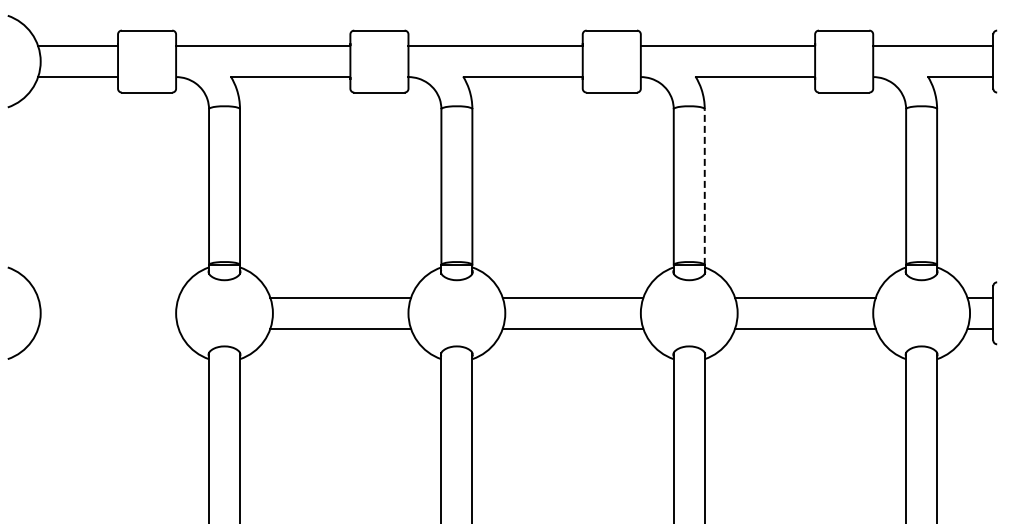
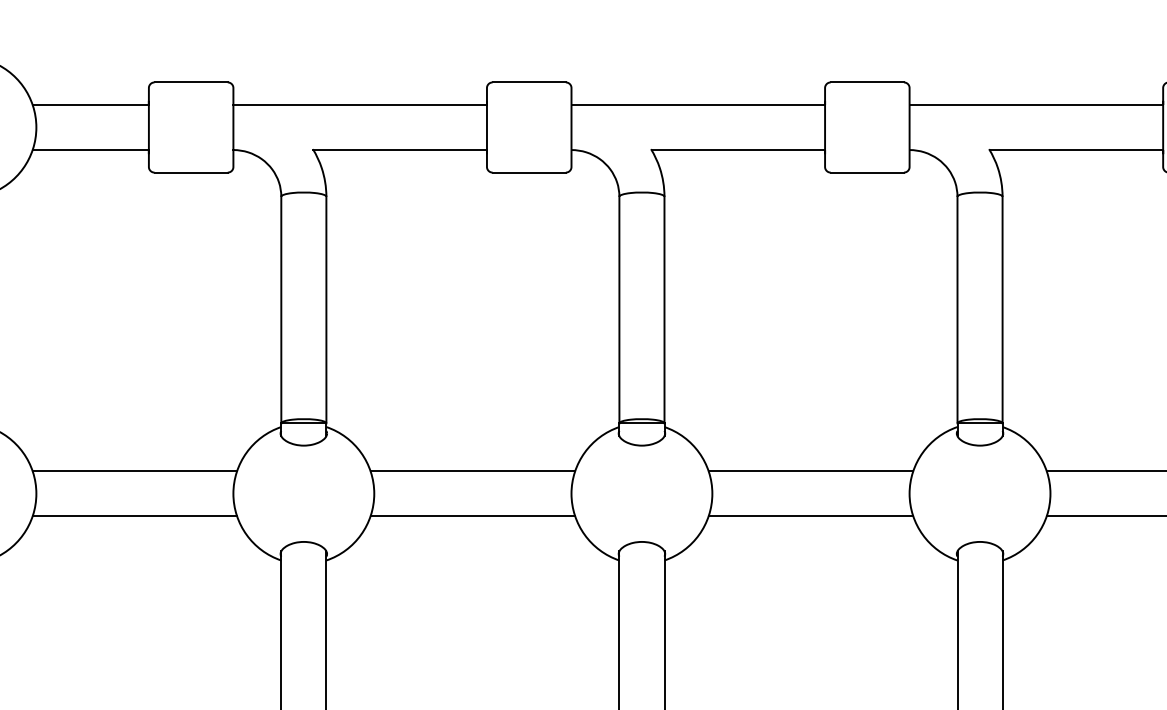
line: (704, 187) -> (1002, 310), dashed -> solid
line: (108, 297) -> (135, 470), added
line: (108, 328) -> (135, 515), added

